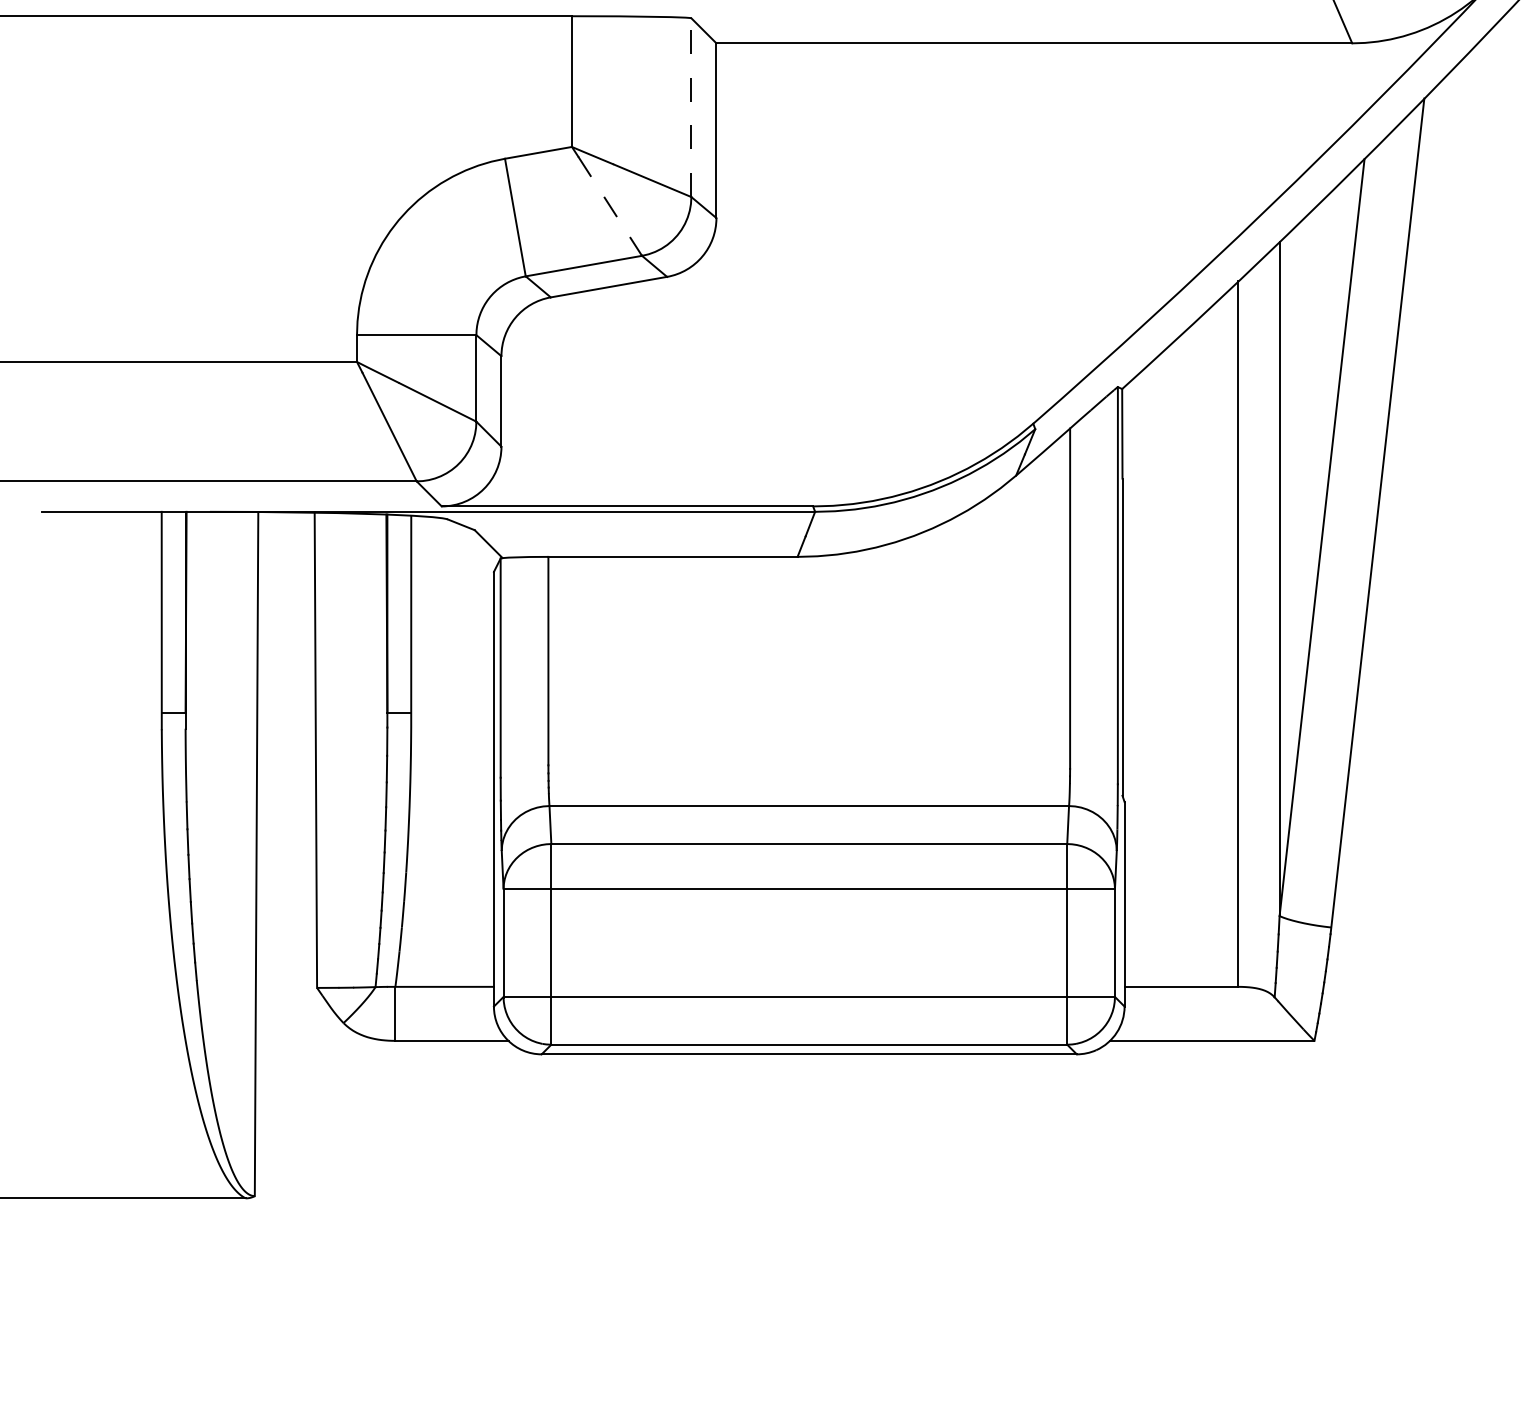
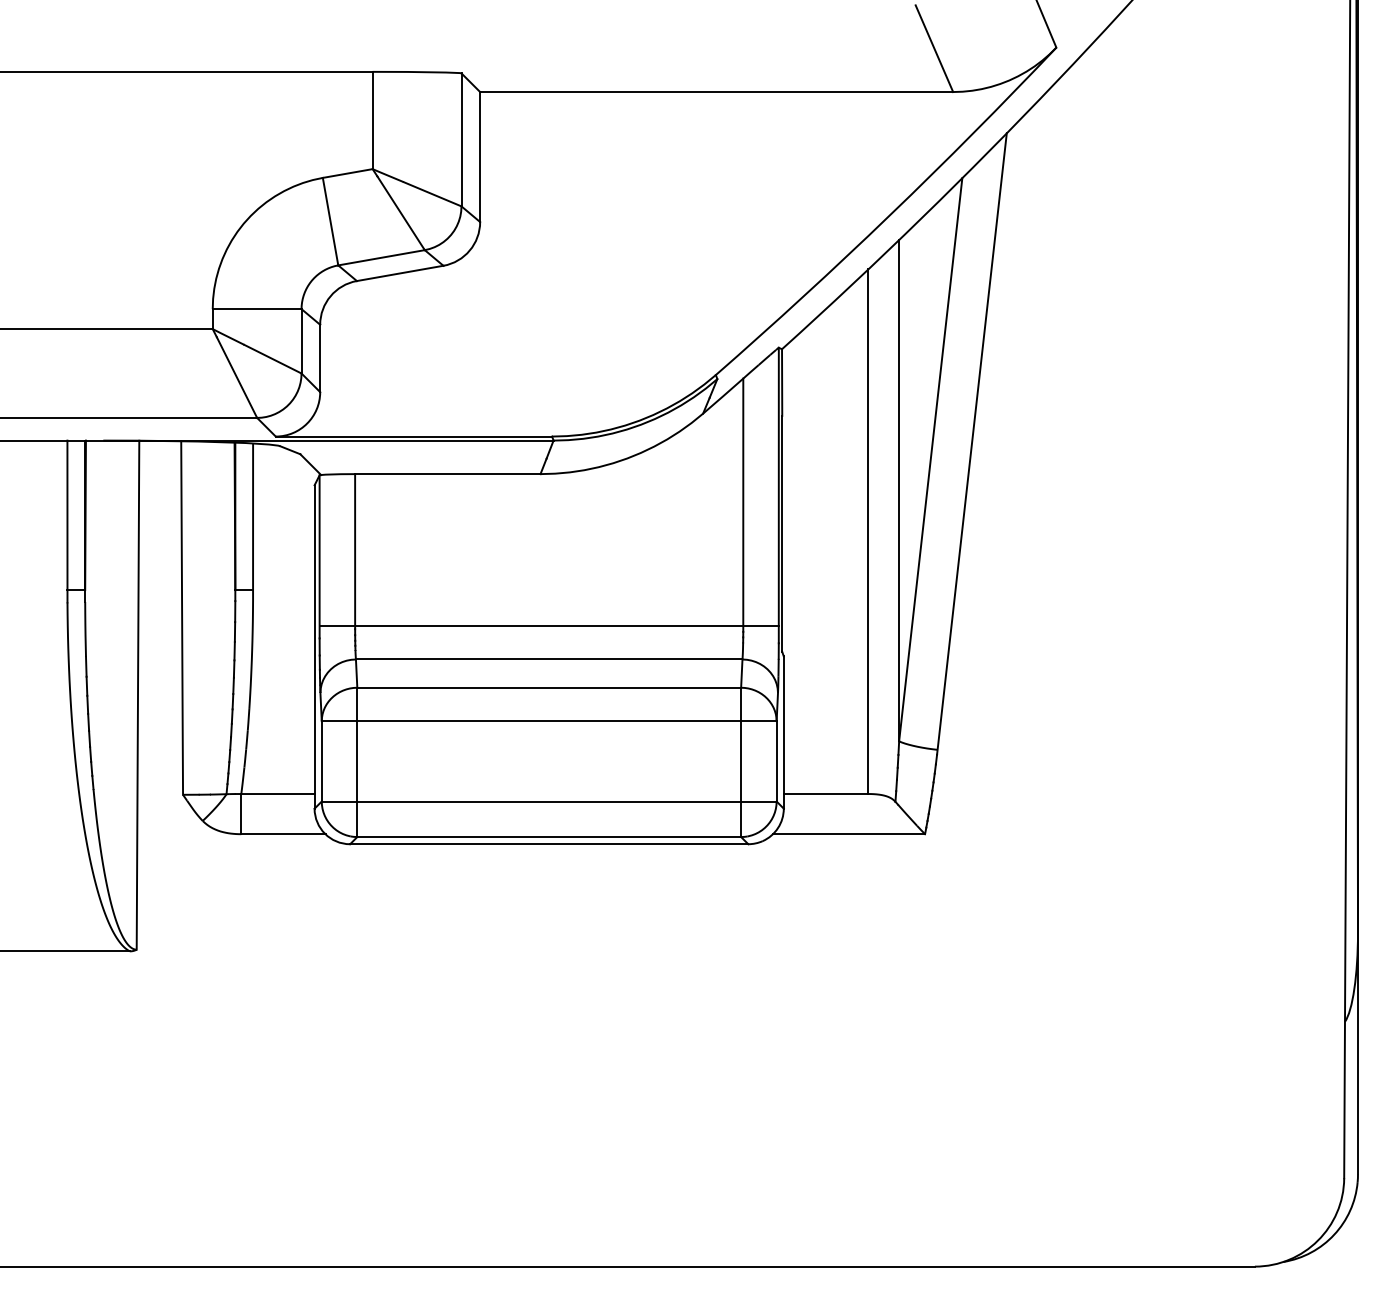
line: (691, 107) -> (461, 139), dashed -> solid
line: (609, 206) -> (400, 213), dashed -> solid
line: (808, 761) -> (548, 626), added

